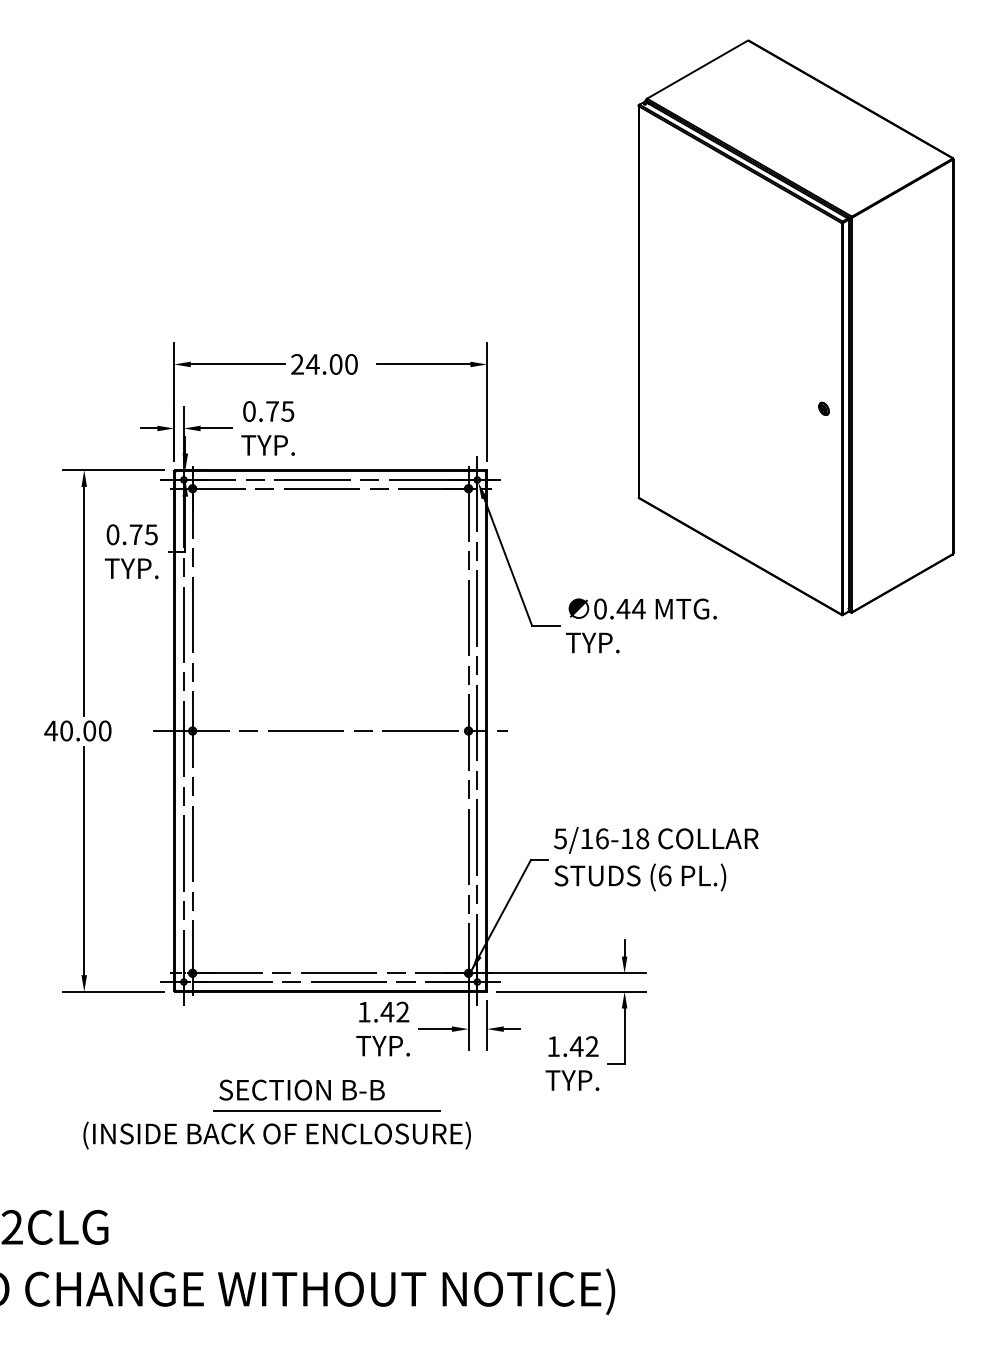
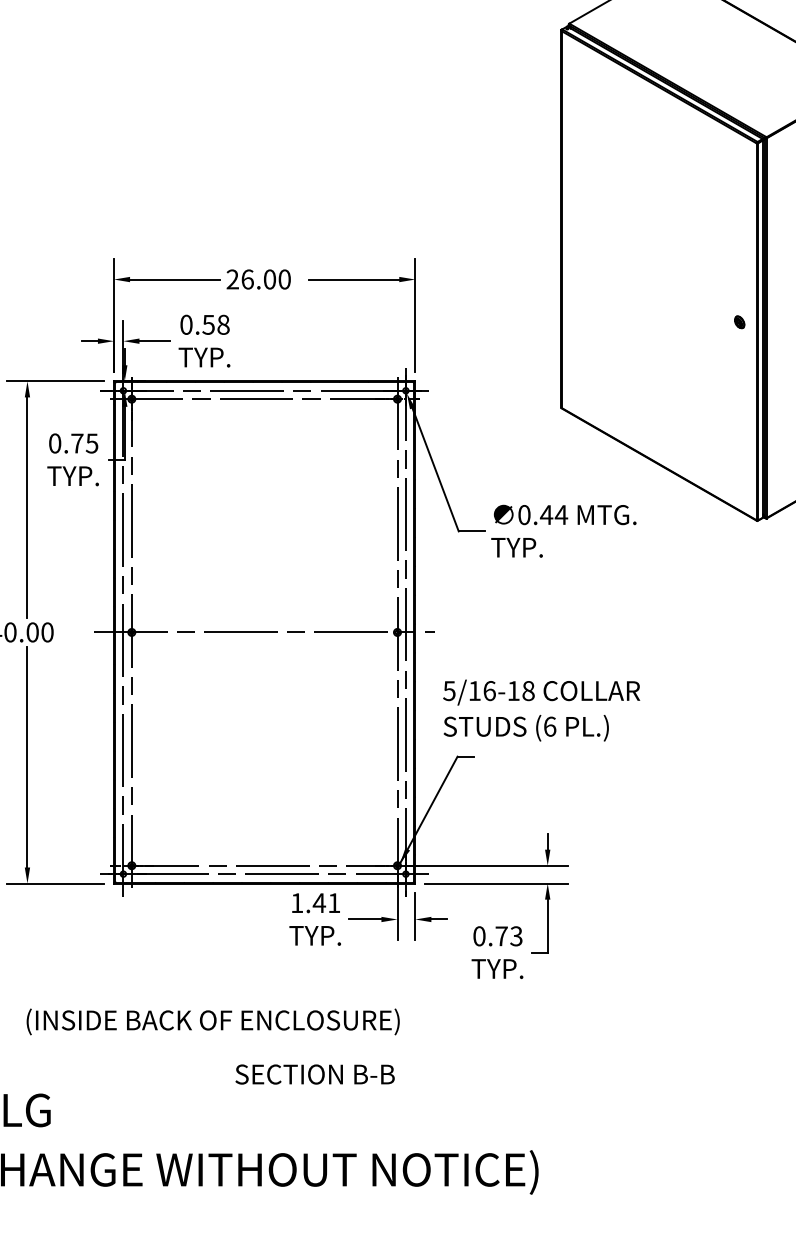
text: (312, 364) -> (247, 279), 24.00 -> 26.00
text: (279, 411) -> (215, 324), 0.75 -> 0.58
text: (656, 859) -> (541, 710), moved
text: (402, 1011) -> (333, 902), 1.42 -> 1.41
text: (572, 1046) -> (497, 936), 1.42 -> 0.73
text: (301, 1089) -> (314, 1073), moved
line: (326, 1111) -> (260, 998), removed

